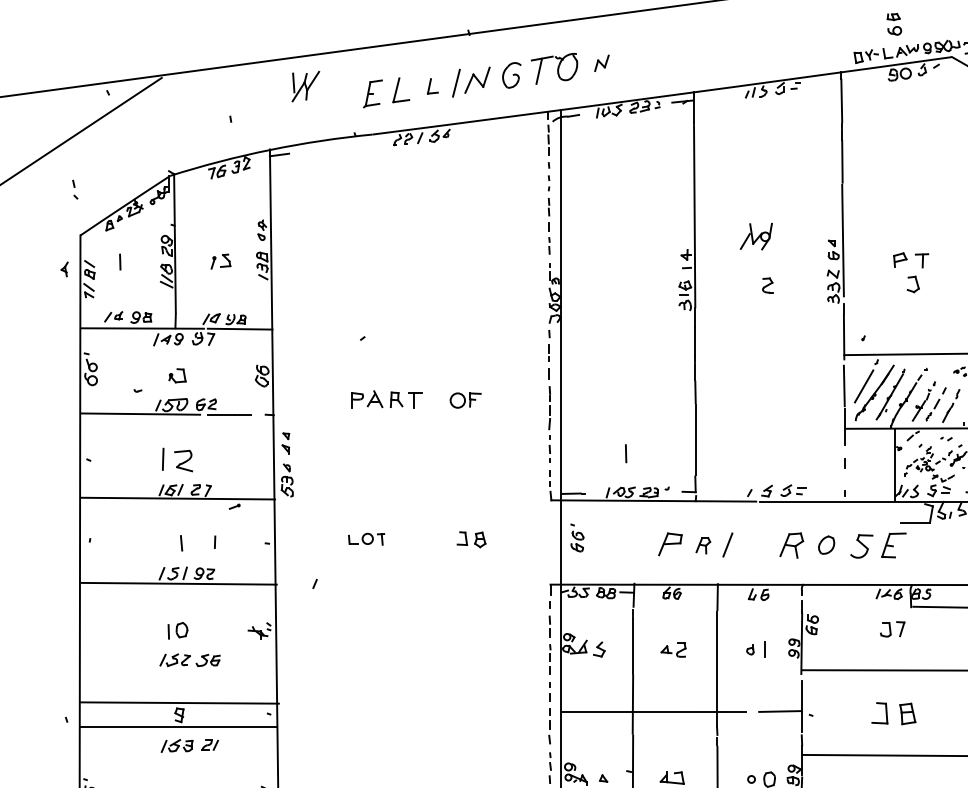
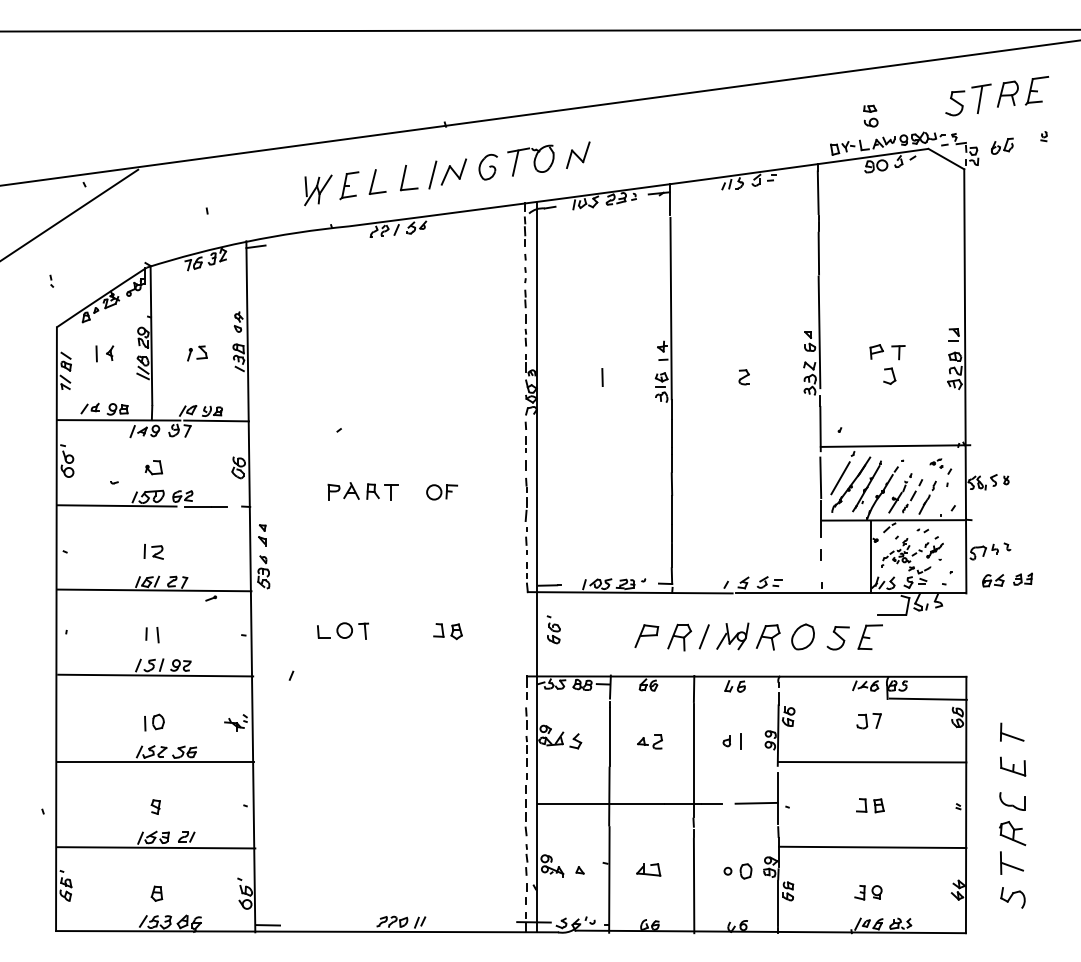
part: (602, 62) -> (578, 154), size x1.67
part: (306, 86) -> (318, 190), moved
part: (433, 86) -> (409, 178), size x1.67
part: (75, 188) -> (51, 280), size x0.62
part: (756, 236) -> (732, 636), moved
part: (65, 268) -> (110, 352), moved
line: (626, 453) -> (602, 377), moved
part: (177, 459) -> (153, 551), size x0.62
part: (366, 538) -> (342, 630), size x1.43
line: (215, 541) -> (146, 633), moved
part: (826, 544) -> (802, 636), size x1.43
part: (703, 545) -> (679, 637), size x1.67
line: (179, 702) -> (155, 847), moved
part: (894, 713) -> (870, 805), size x0.62
line: (178, 726) -> (154, 762), moved

